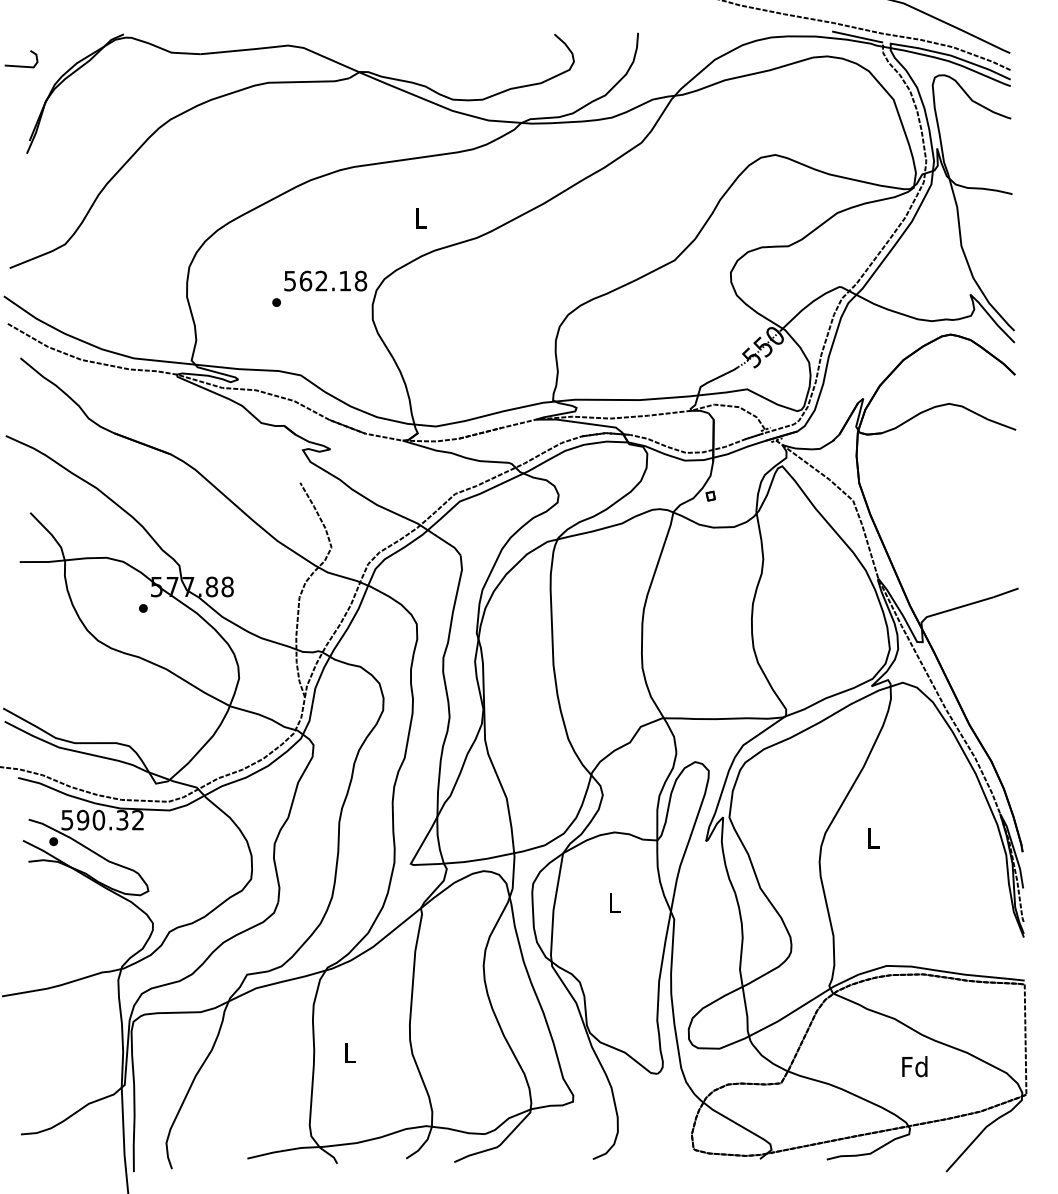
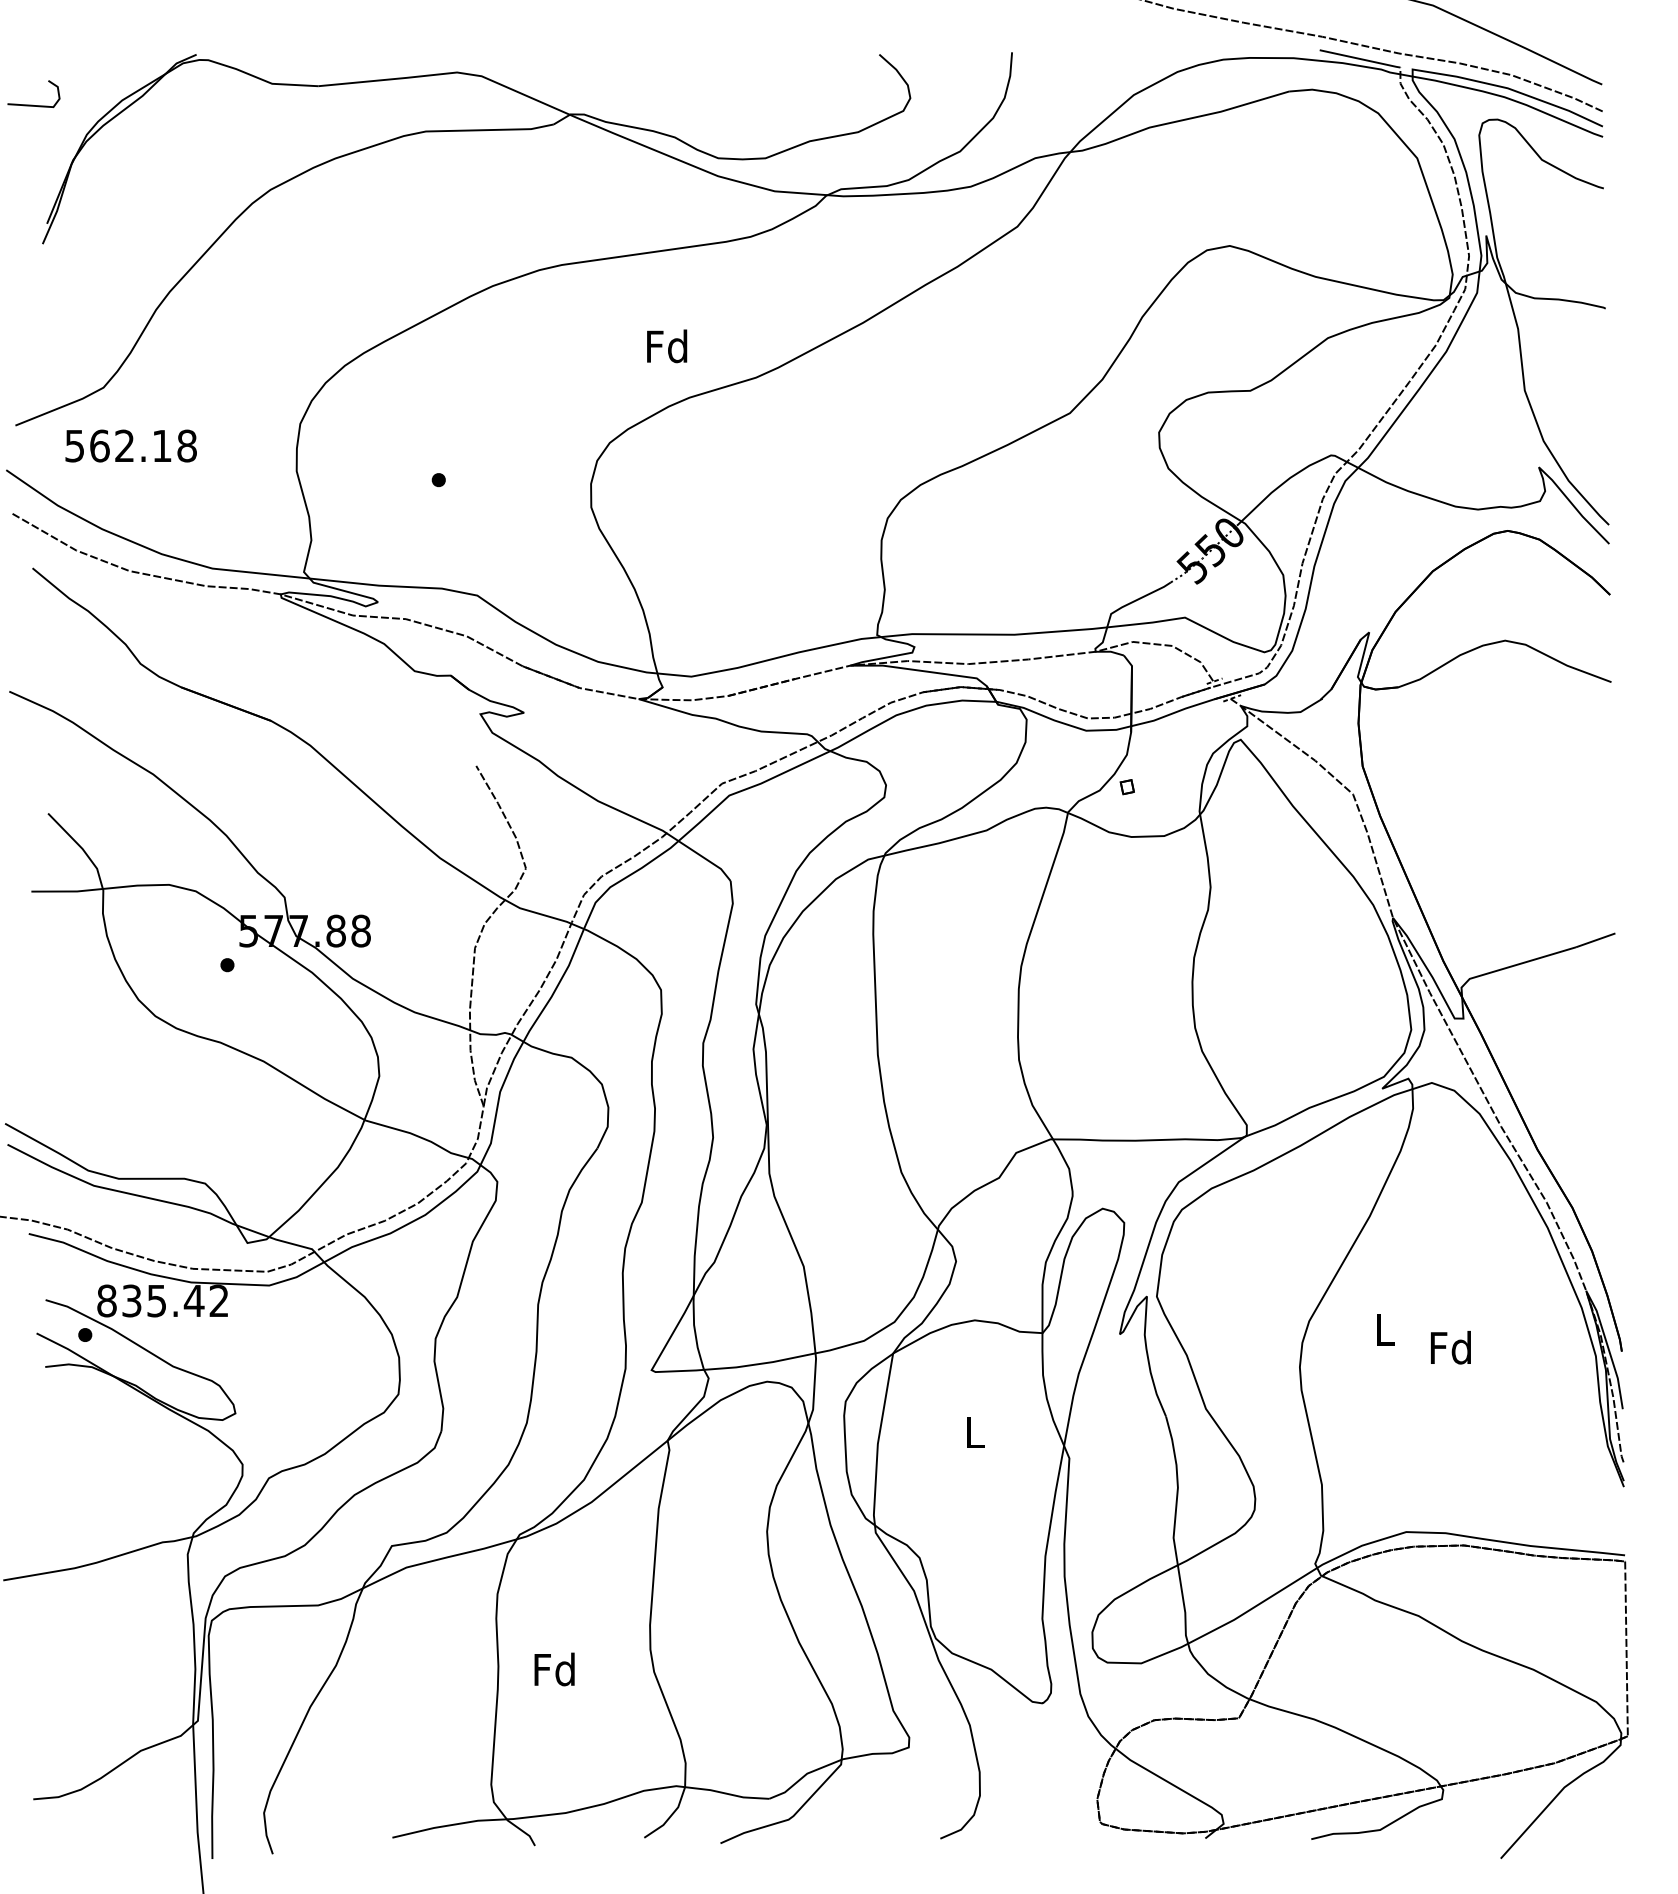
text: (420, 217) -> (666, 345), L -> Fd
text: (325, 280) -> (130, 445), moved
text: (94, 819) -> (149, 1299), 590.32 -> 835.42
text: (349, 1052) -> (554, 1669), L -> Fd
text: (914, 1066) -> (1450, 1347), moved

